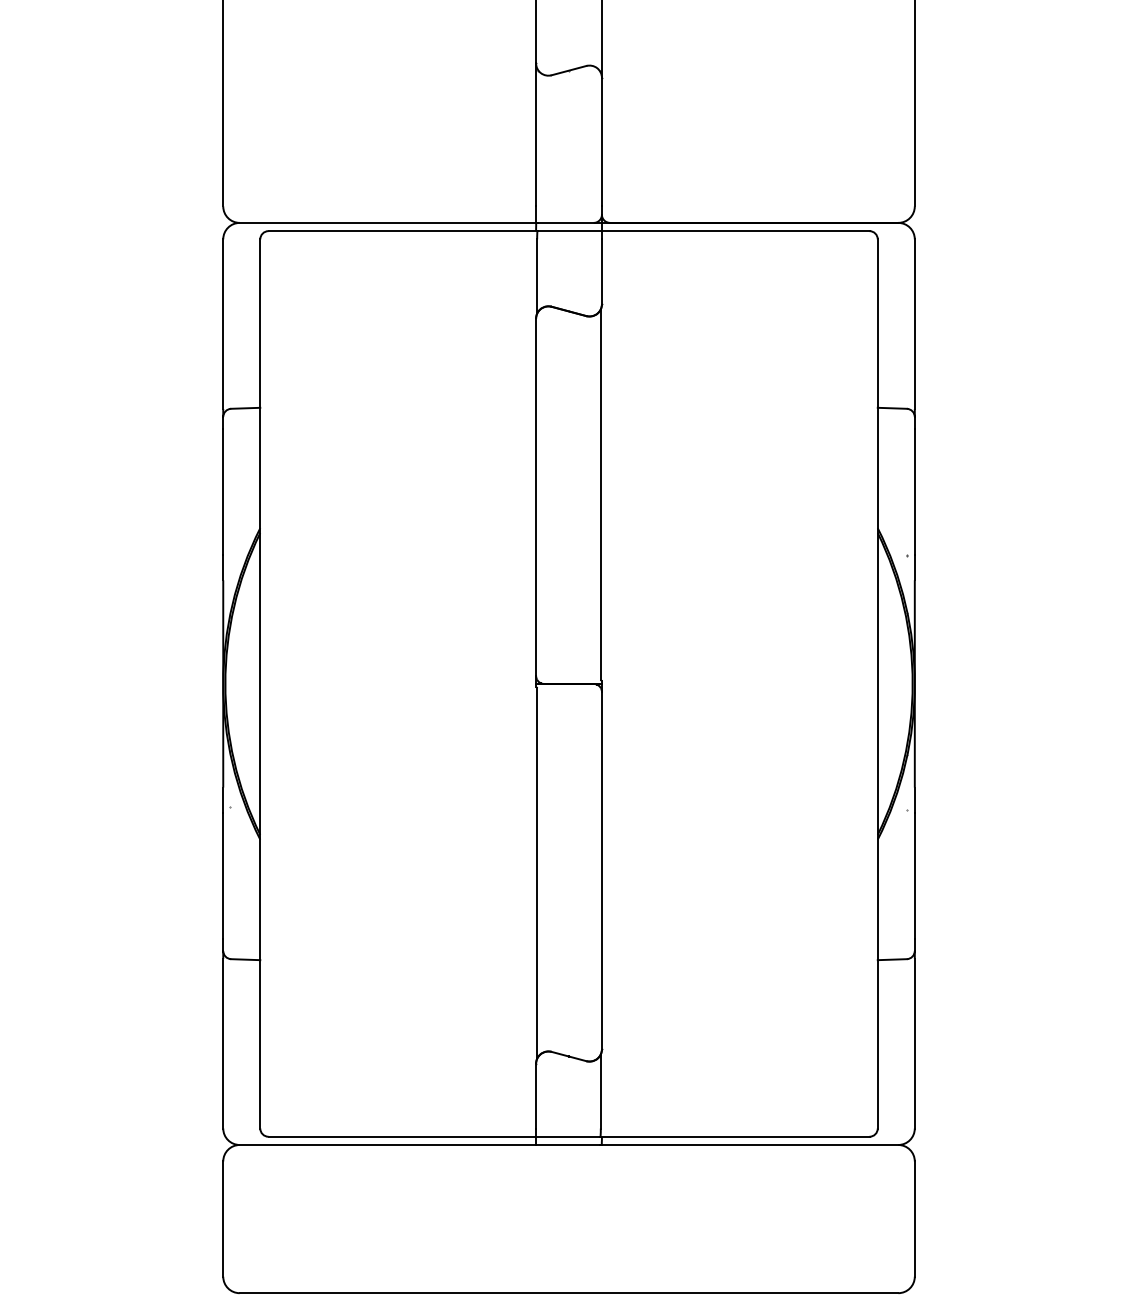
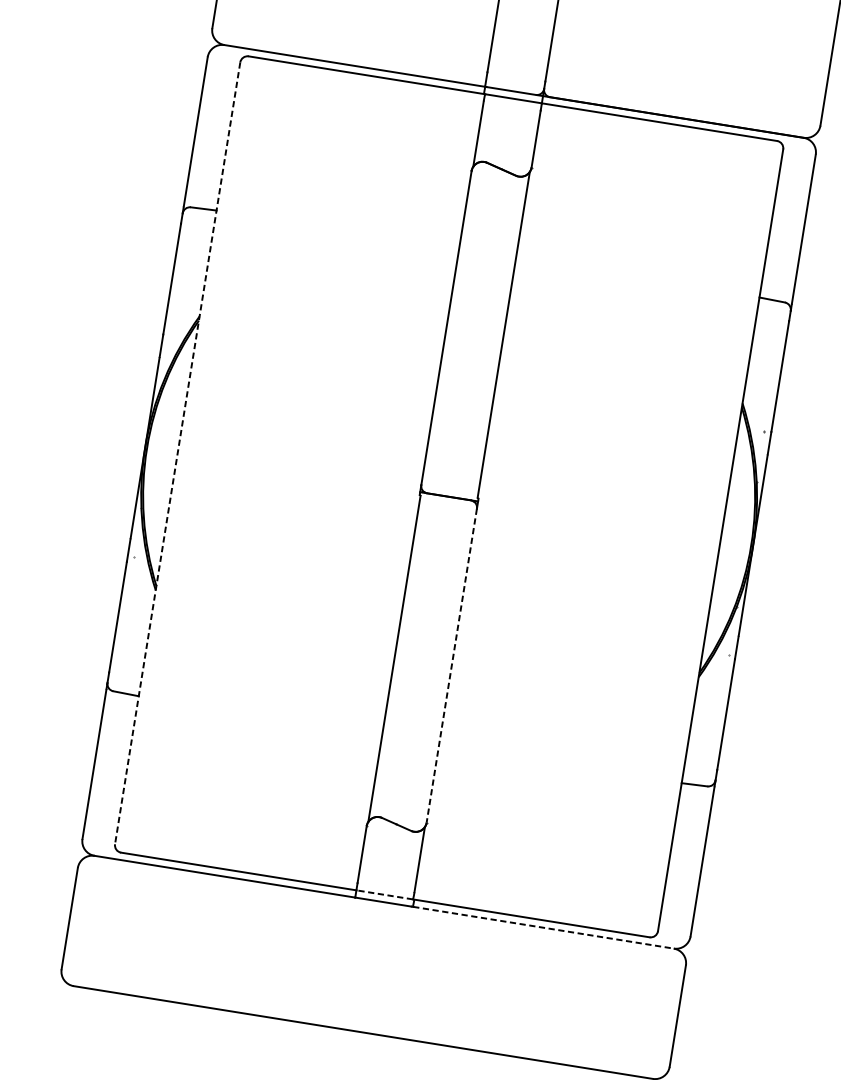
line: (260, 683) -> (177, 452), solid -> dashed
line: (601, 870) -> (451, 665), solid -> dashed
line: (567, 1136) -> (384, 894), solid -> dashed
line: (750, 1144) -> (543, 927), solid -> dashed

